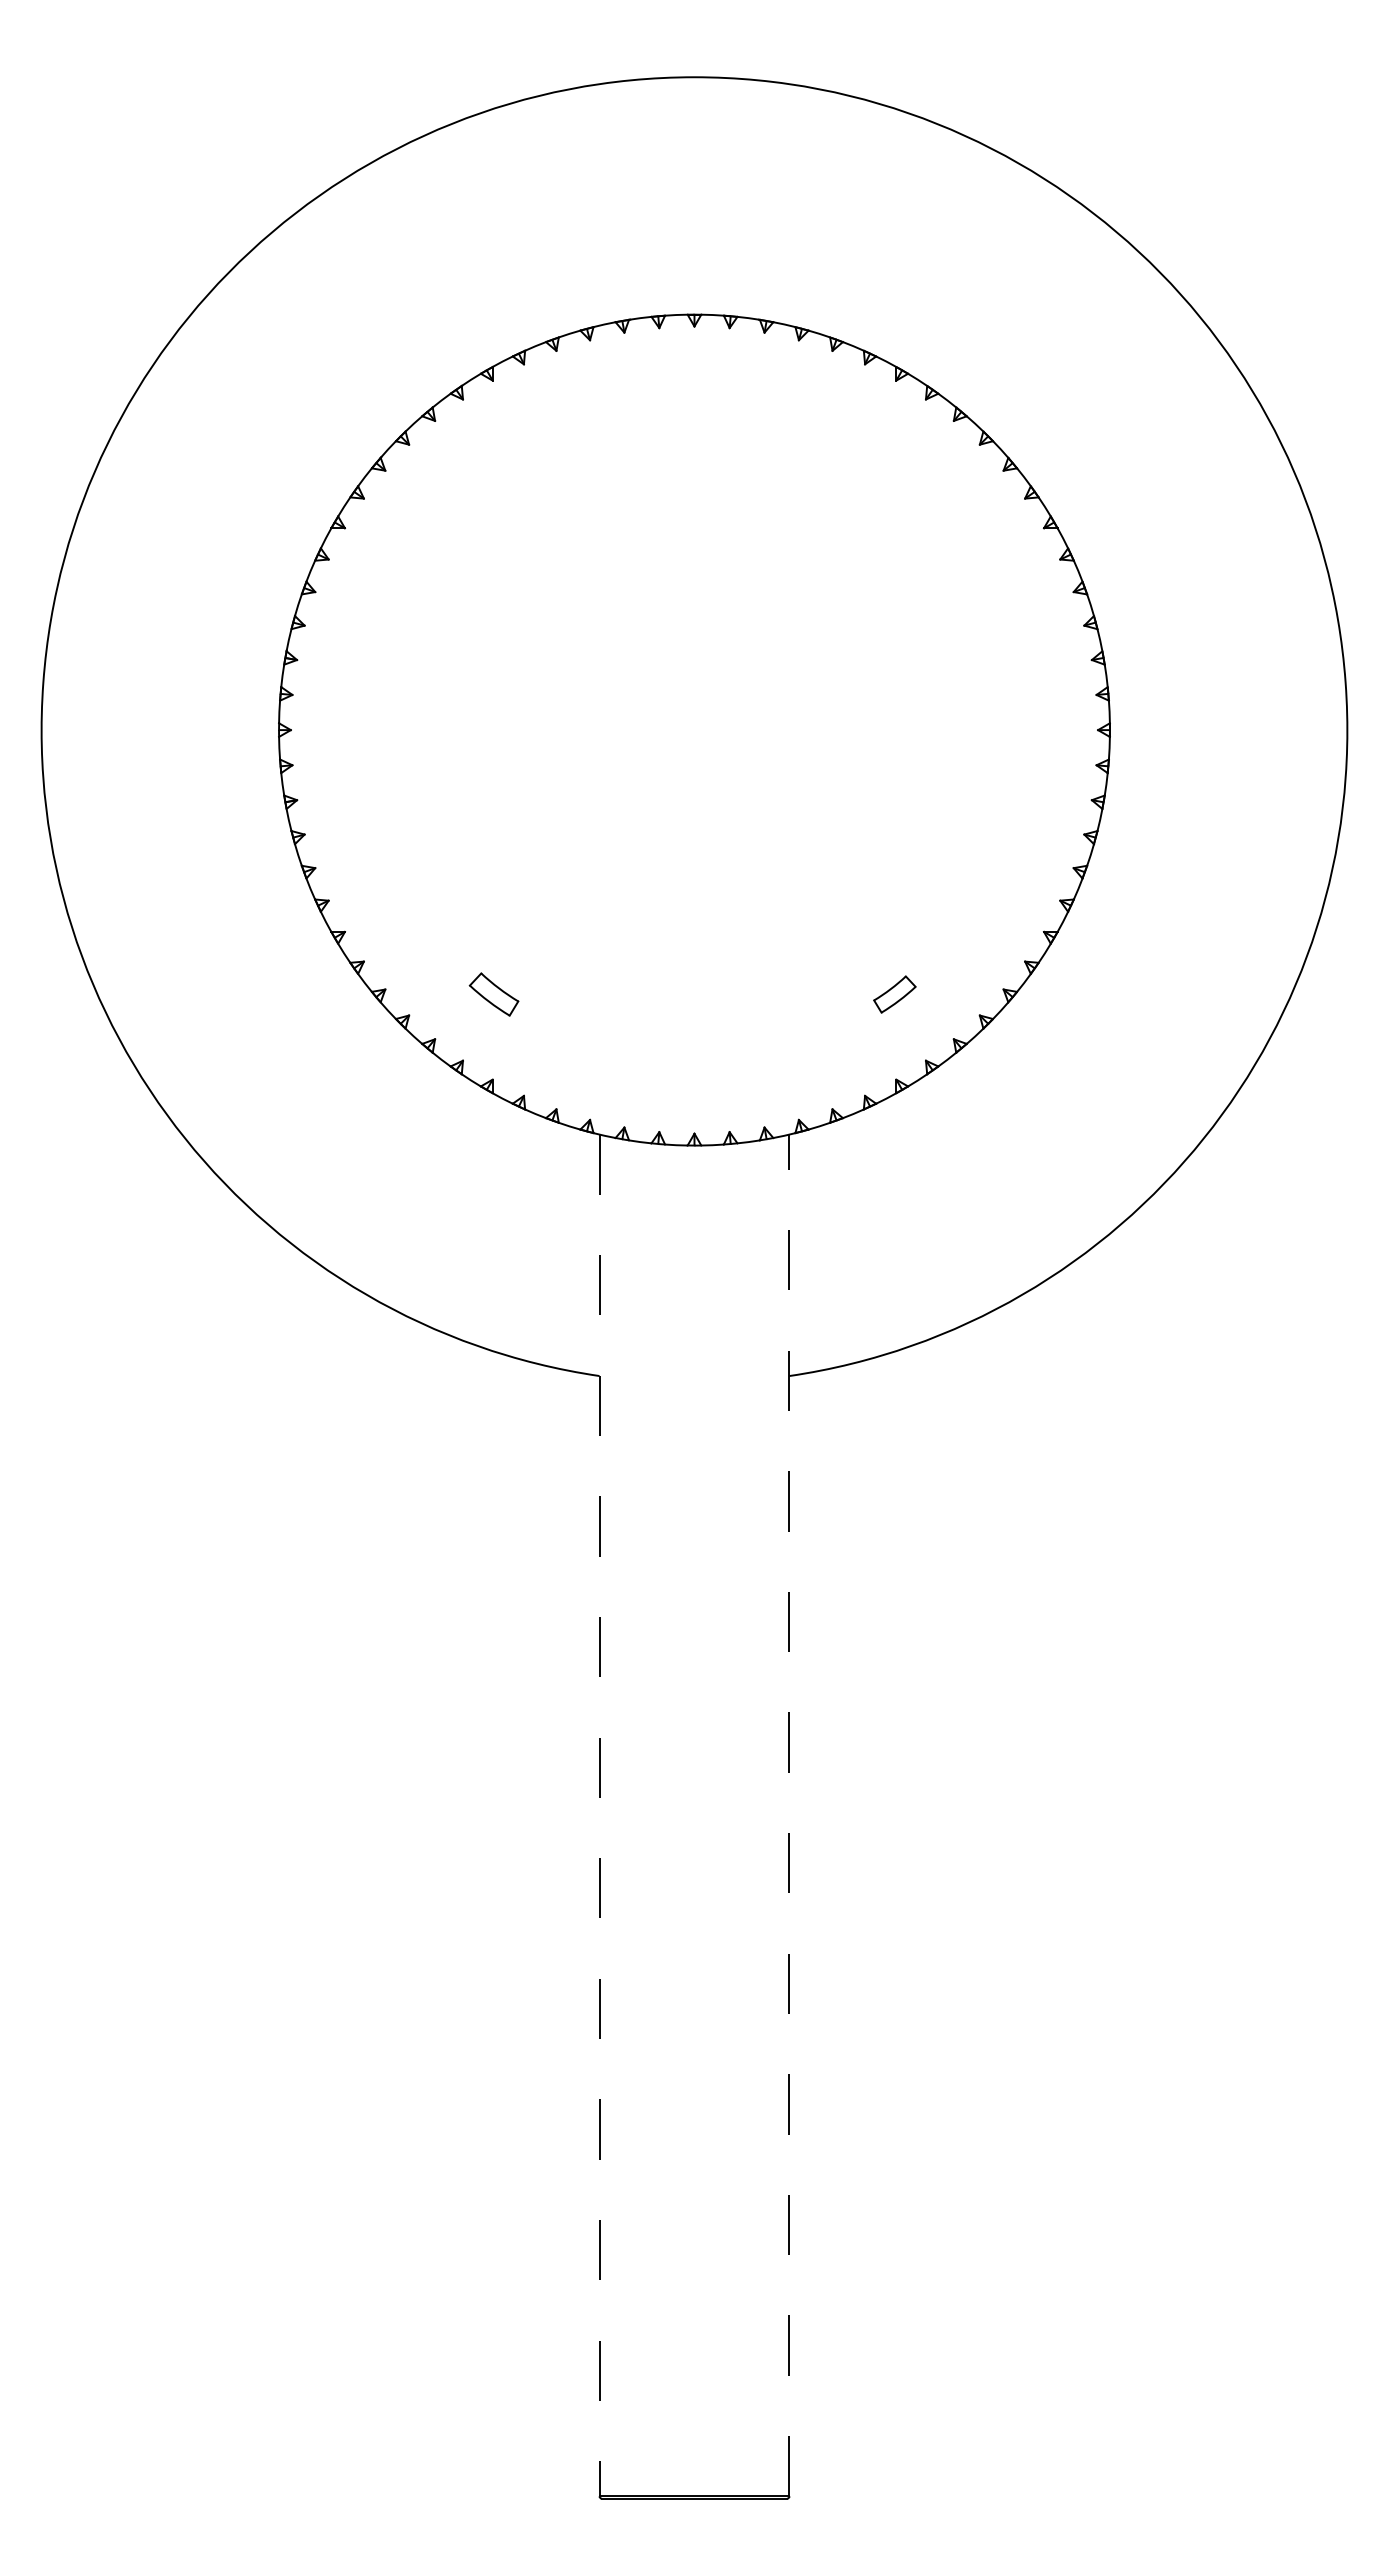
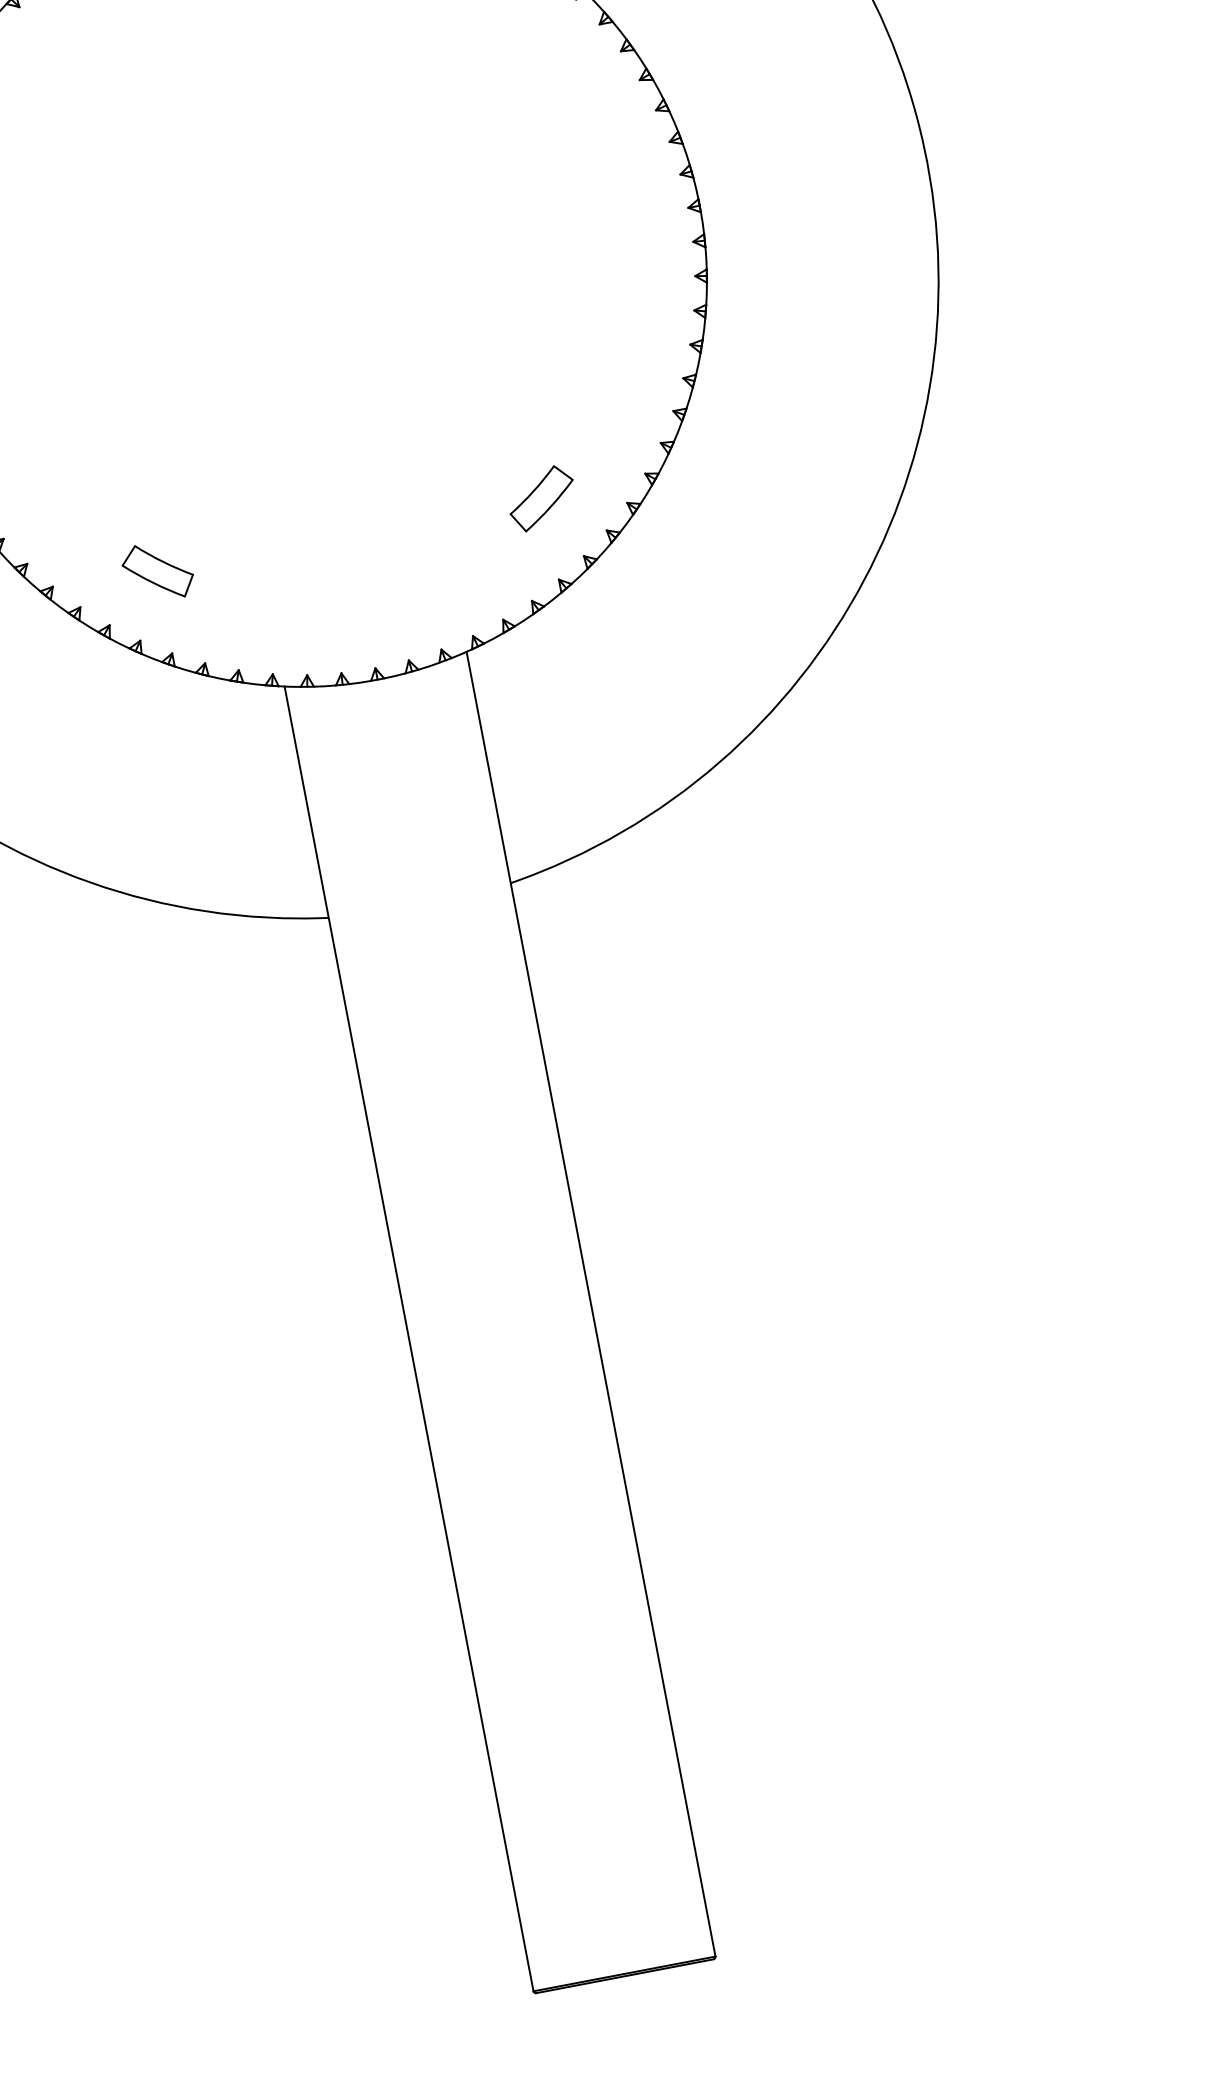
part: (493, 994) -> (157, 571), size x1.43
part: (894, 994) -> (541, 498), size x1.67
line: (599, 1815) -> (409, 1338), dashed -> solid
line: (789, 1815) -> (591, 1304), dashed -> solid

